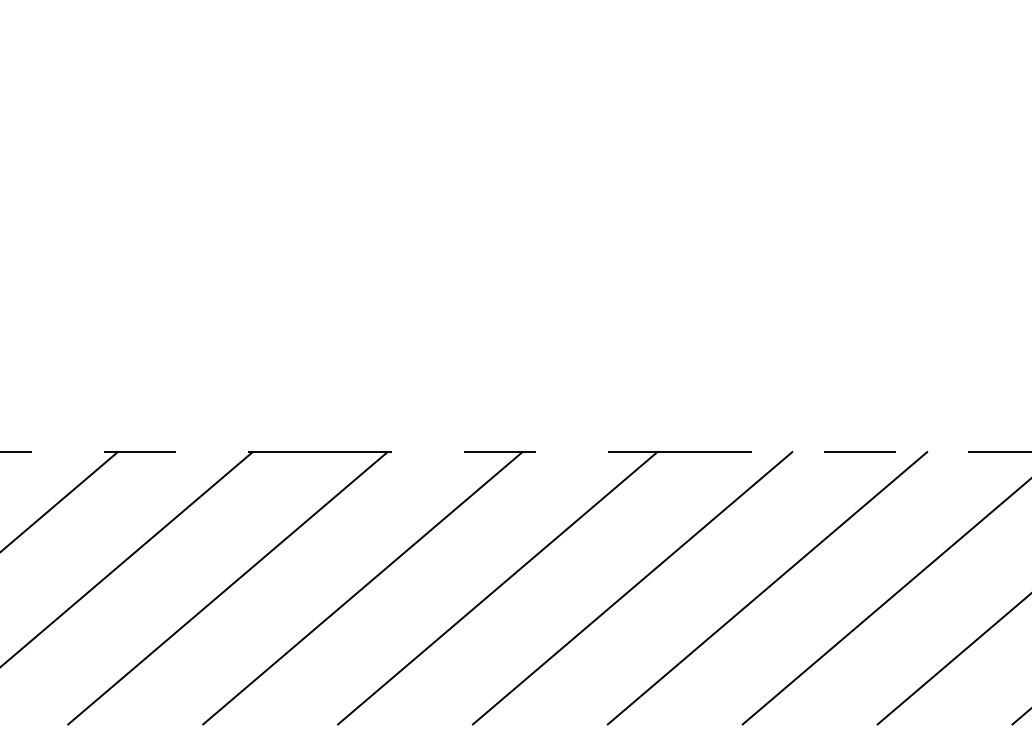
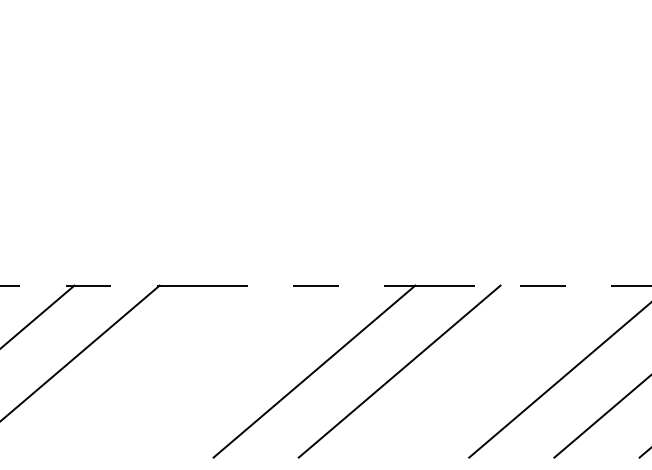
line: (227, 588) -> (143, 371), removed
line: (363, 588) -> (229, 371), removed
line: (766, 588) -> (484, 371), removed

